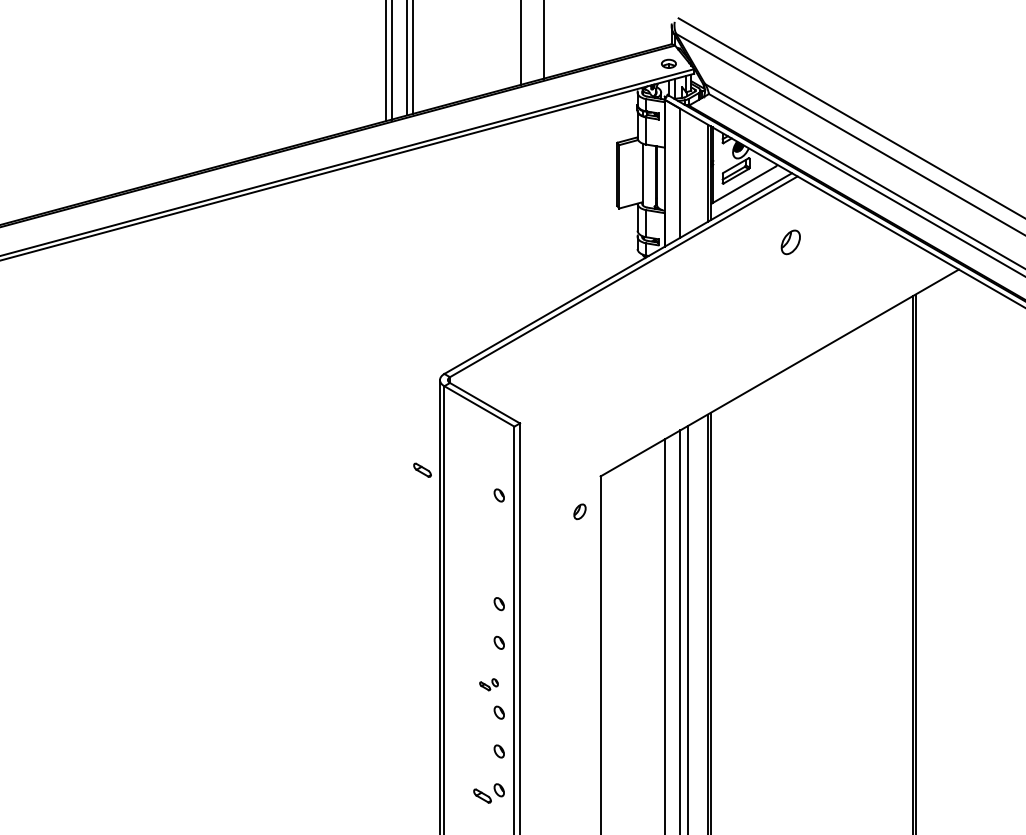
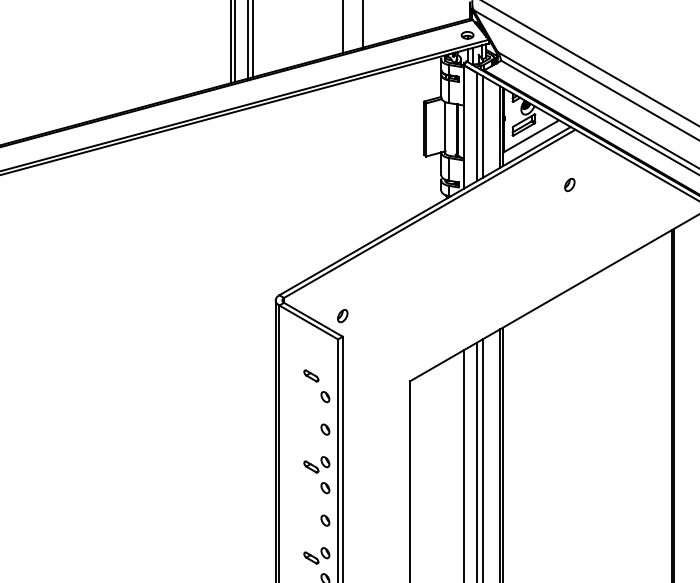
line: (687, 172) -> (483, 126), added
part: (790, 242) -> (569, 185), size x0.62
part: (422, 469) -> (311, 375), moved
part: (579, 511) -> (342, 315), moved
part: (498, 534) -> (324, 429), added
part: (488, 576) -> (316, 465), added
part: (488, 684) -> (316, 555), size x1.67

